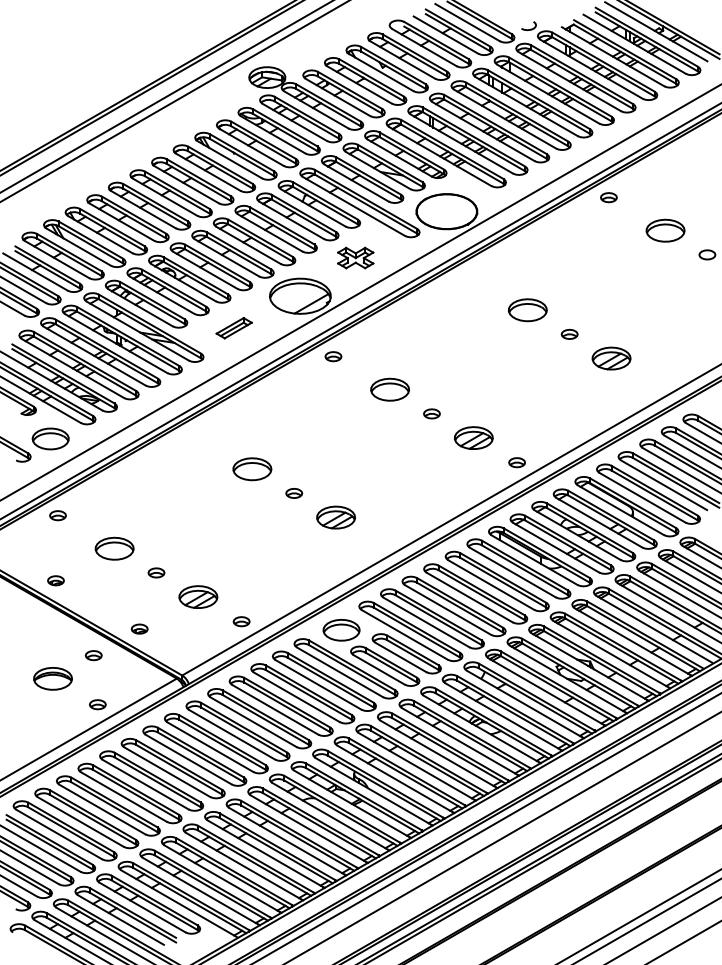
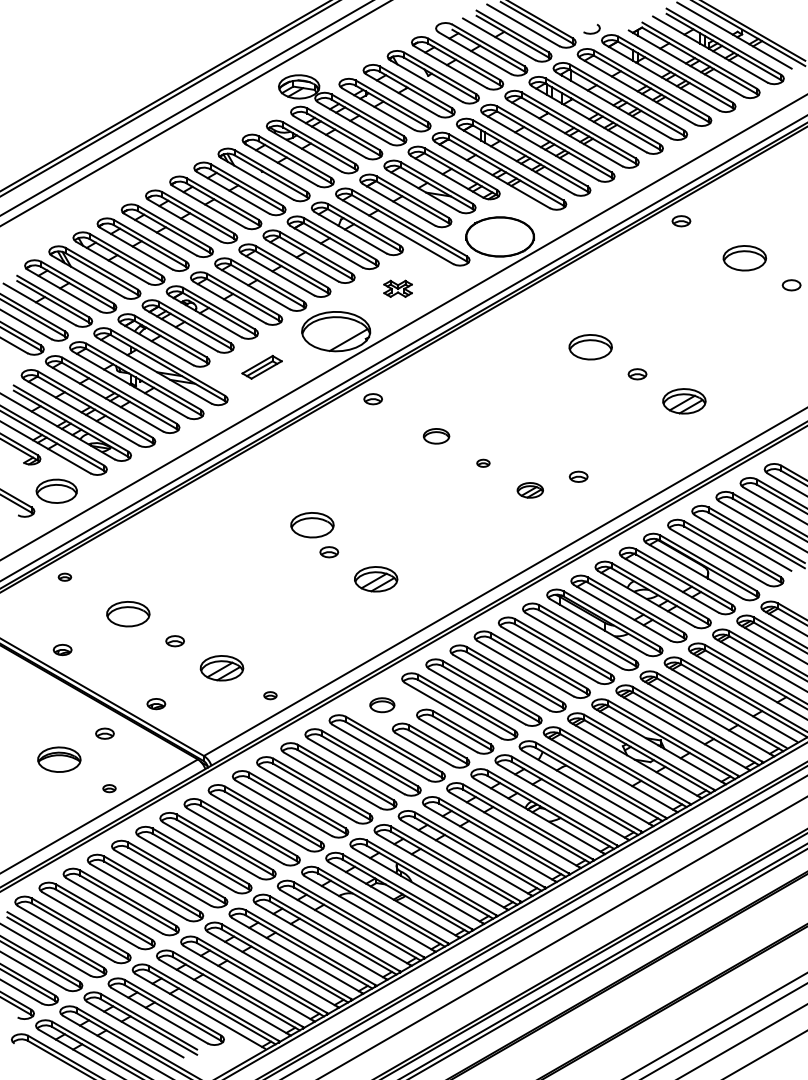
part: (355, 257) -> (397, 288), size x0.7
part: (390, 390) -> (436, 436), size x0.6
part: (432, 414) -> (483, 463), size x0.7
part: (474, 438) -> (530, 490), size x0.6
part: (516, 462) -> (578, 476), moved
part: (252, 469) -> (312, 525), moved
part: (57, 516) -> (64, 577), size x0.7
part: (241, 621) -> (270, 695), size x0.7
part: (341, 629) -> (382, 704), size x0.6
part: (97, 704) -> (109, 788), size x0.7

